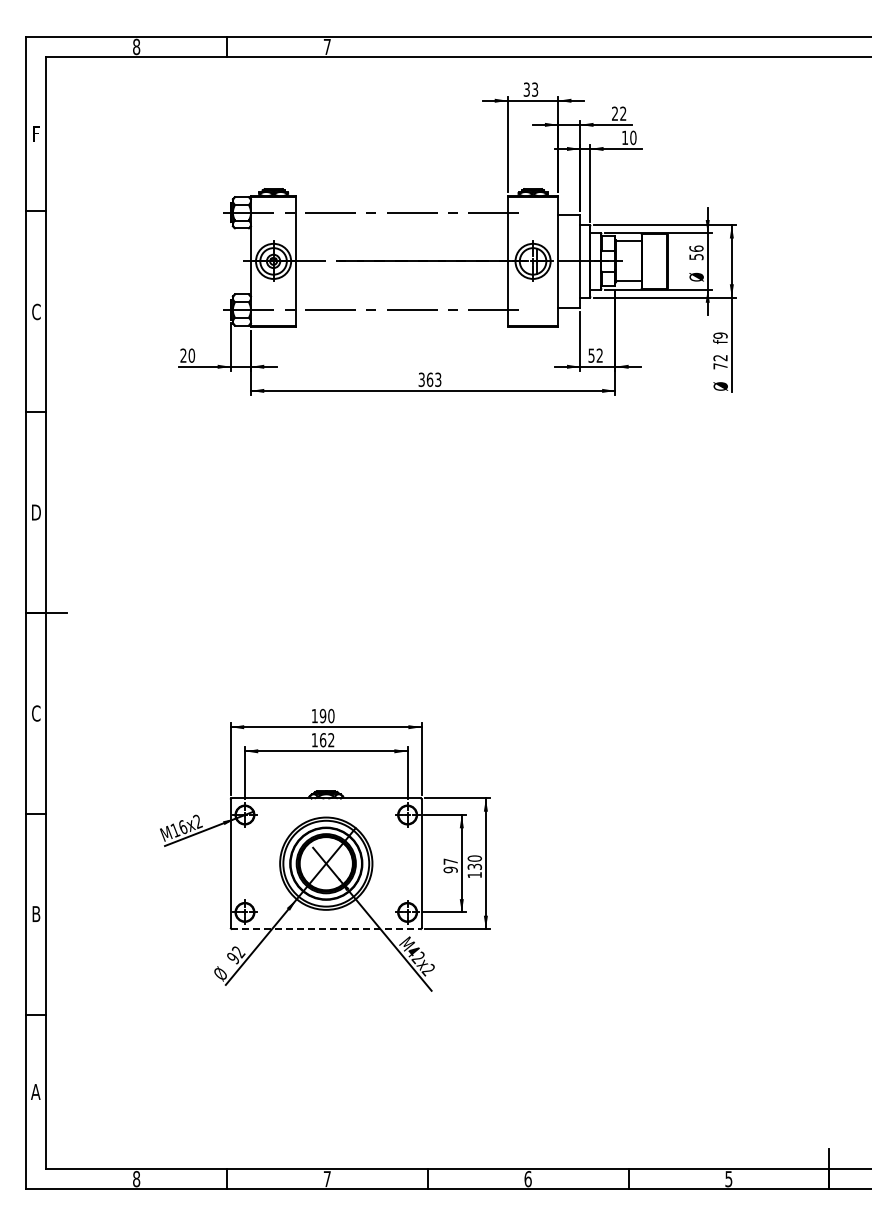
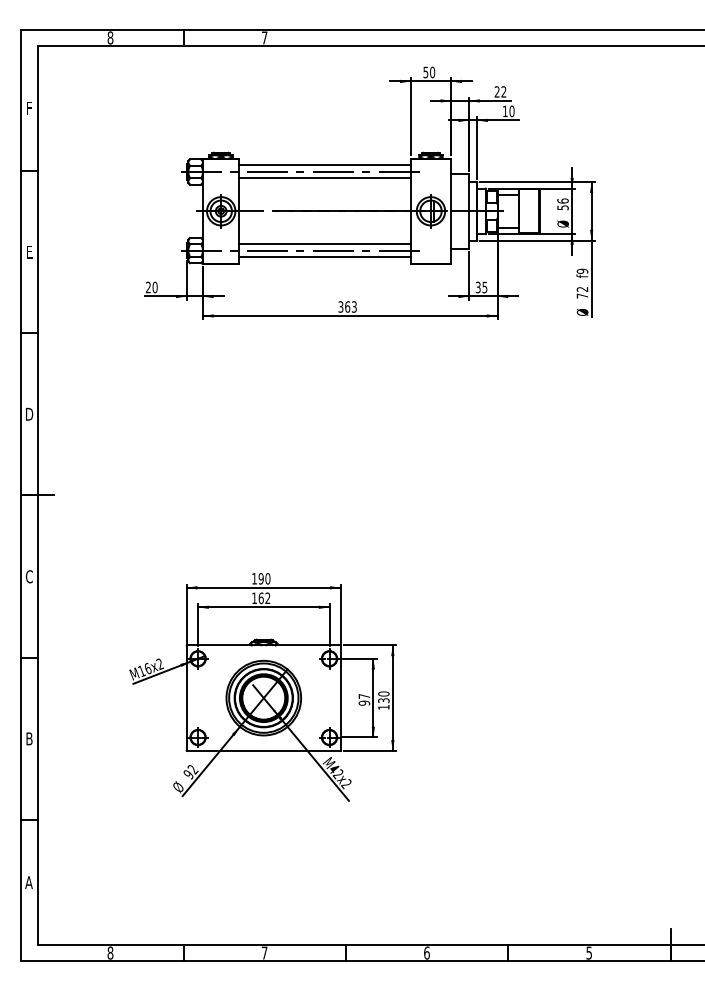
text: (531, 89) -> (429, 72), 33 -> 50
line: (401, 204) -> (324, 165), added
line: (401, 220) -> (324, 178), added
line: (401, 302) -> (324, 244), added
text: (36, 311) -> (29, 251), C -> E
line: (401, 318) -> (324, 257), added
text: (595, 355) -> (481, 287), 52 -> 35
line: (326, 928) -> (263, 750), dashed -> solid

